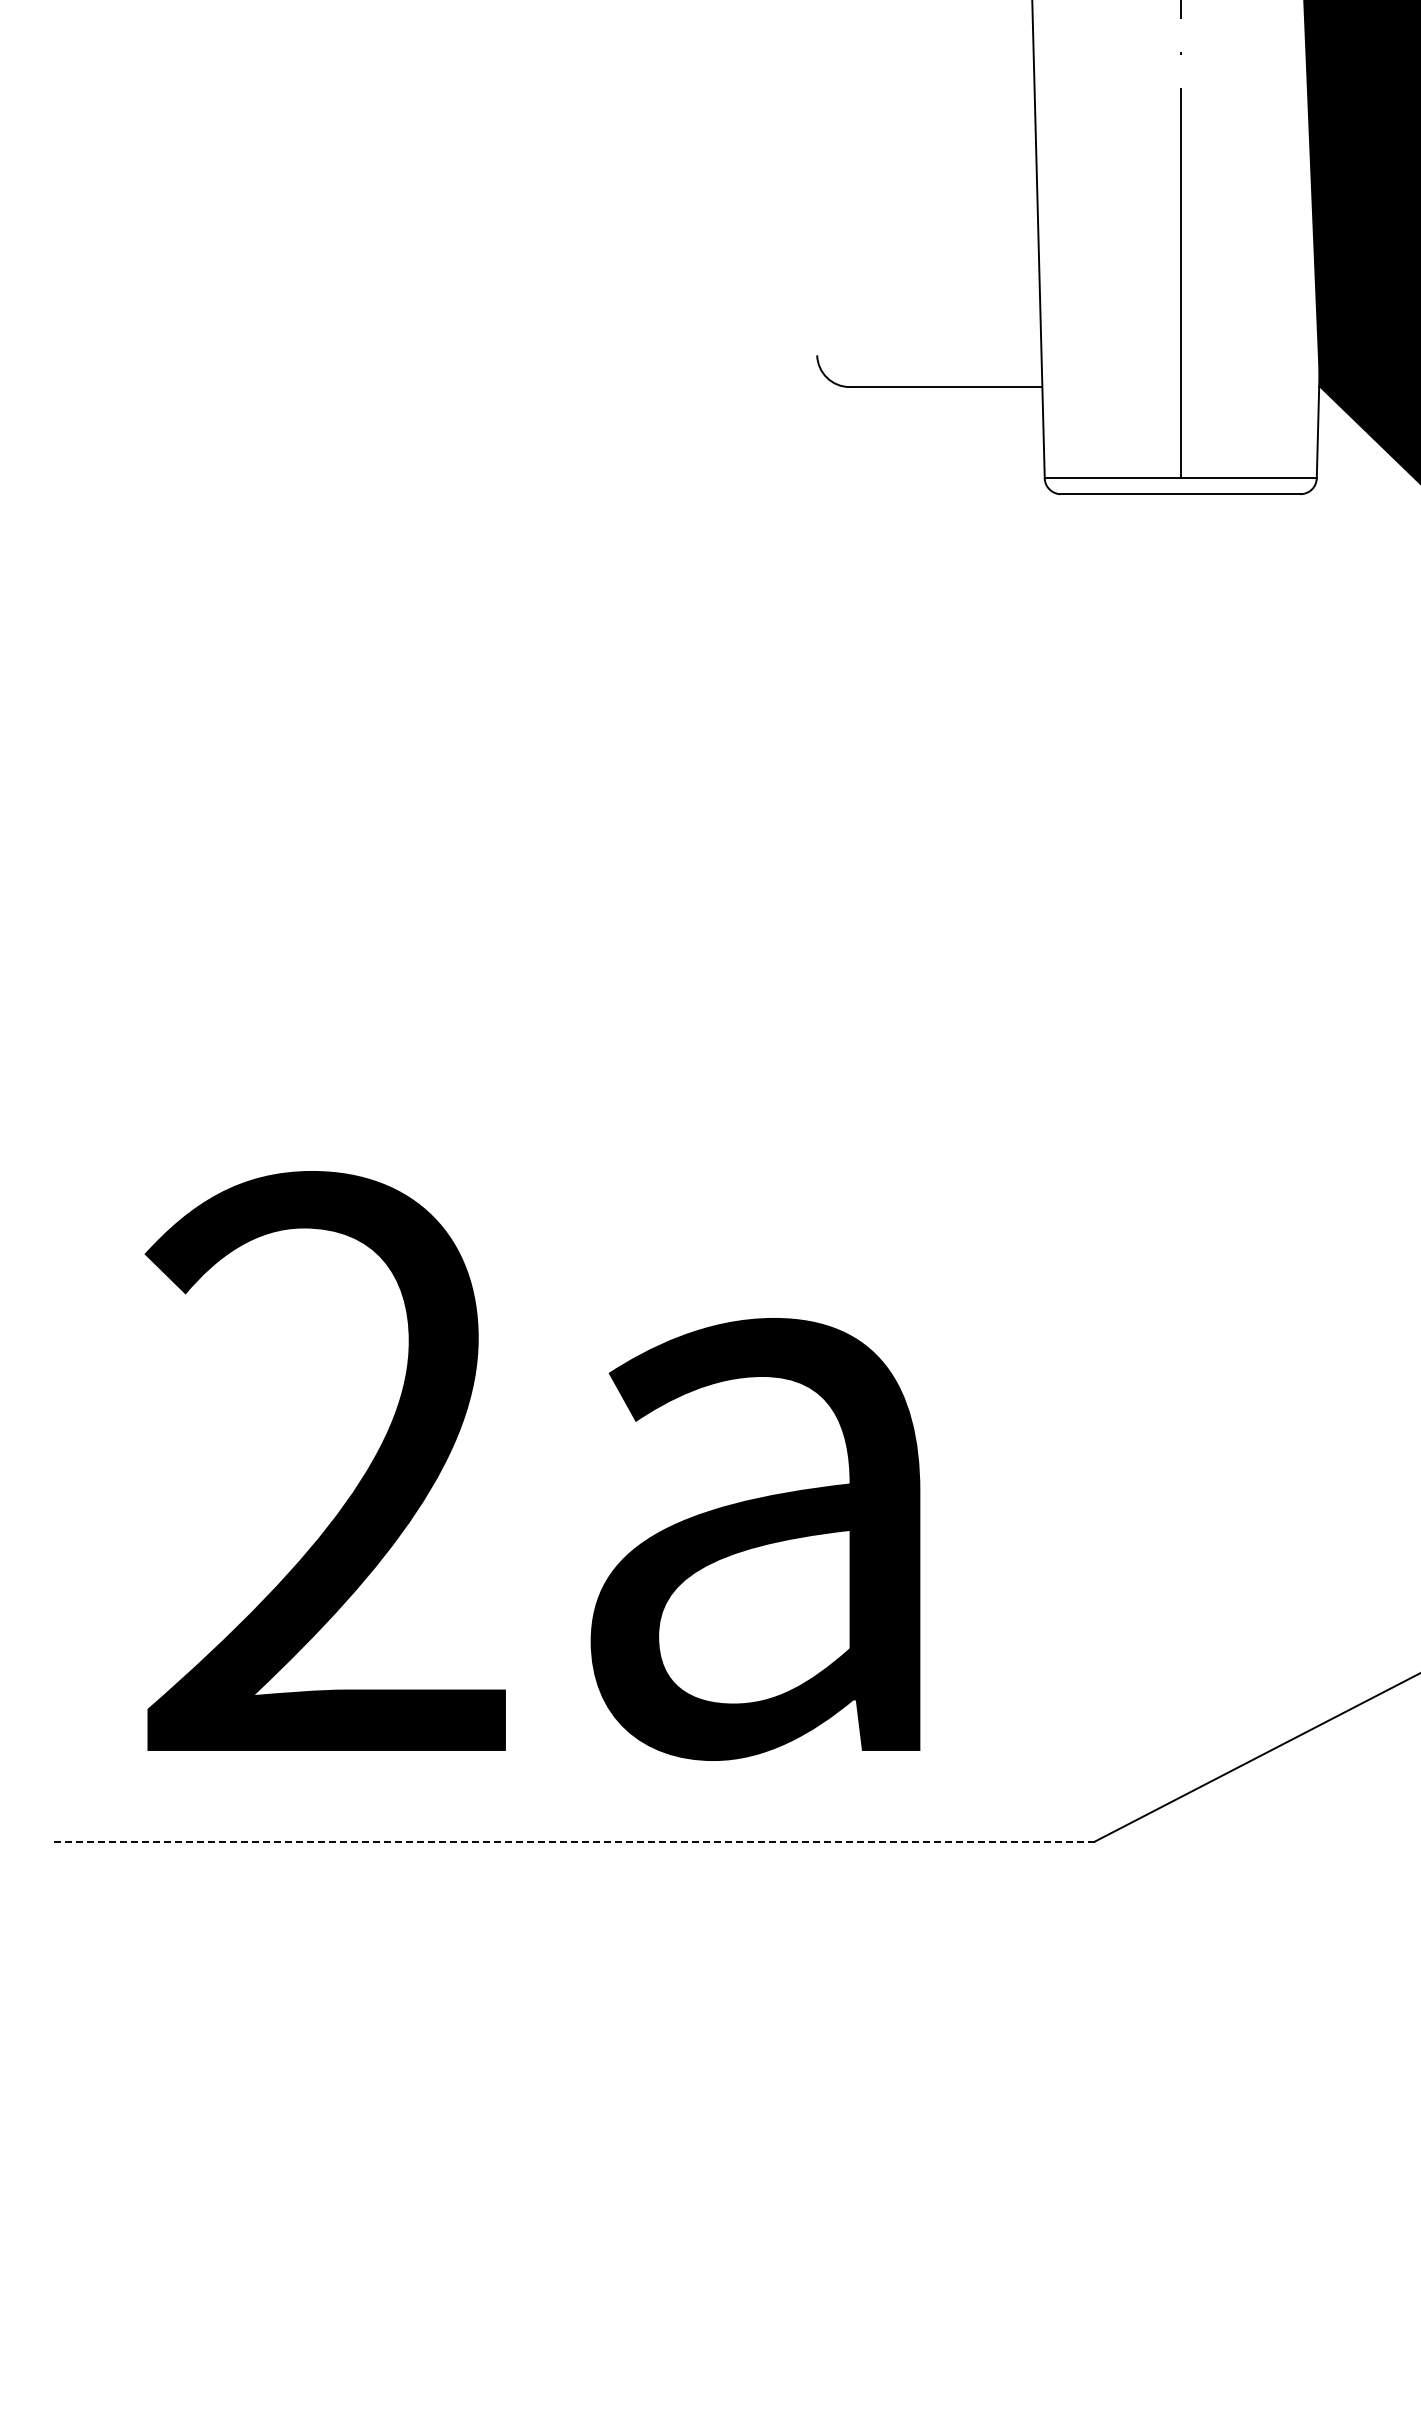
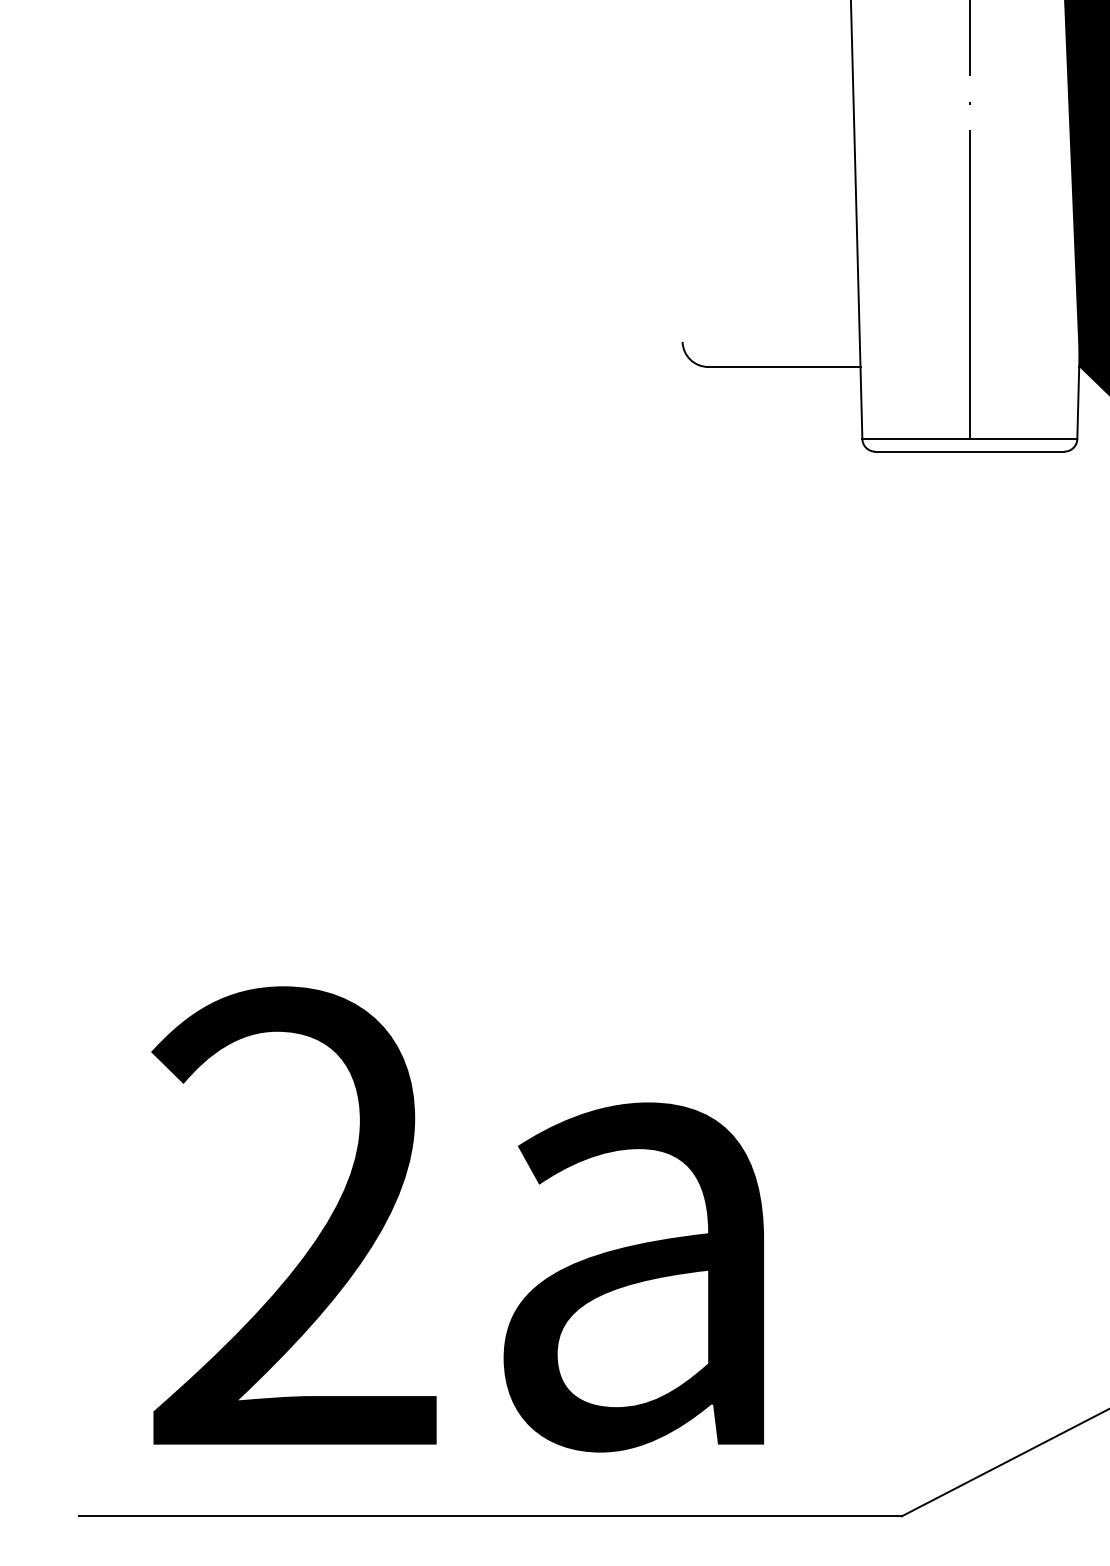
line: (573, 1841) -> (490, 1516), dashed -> solid

